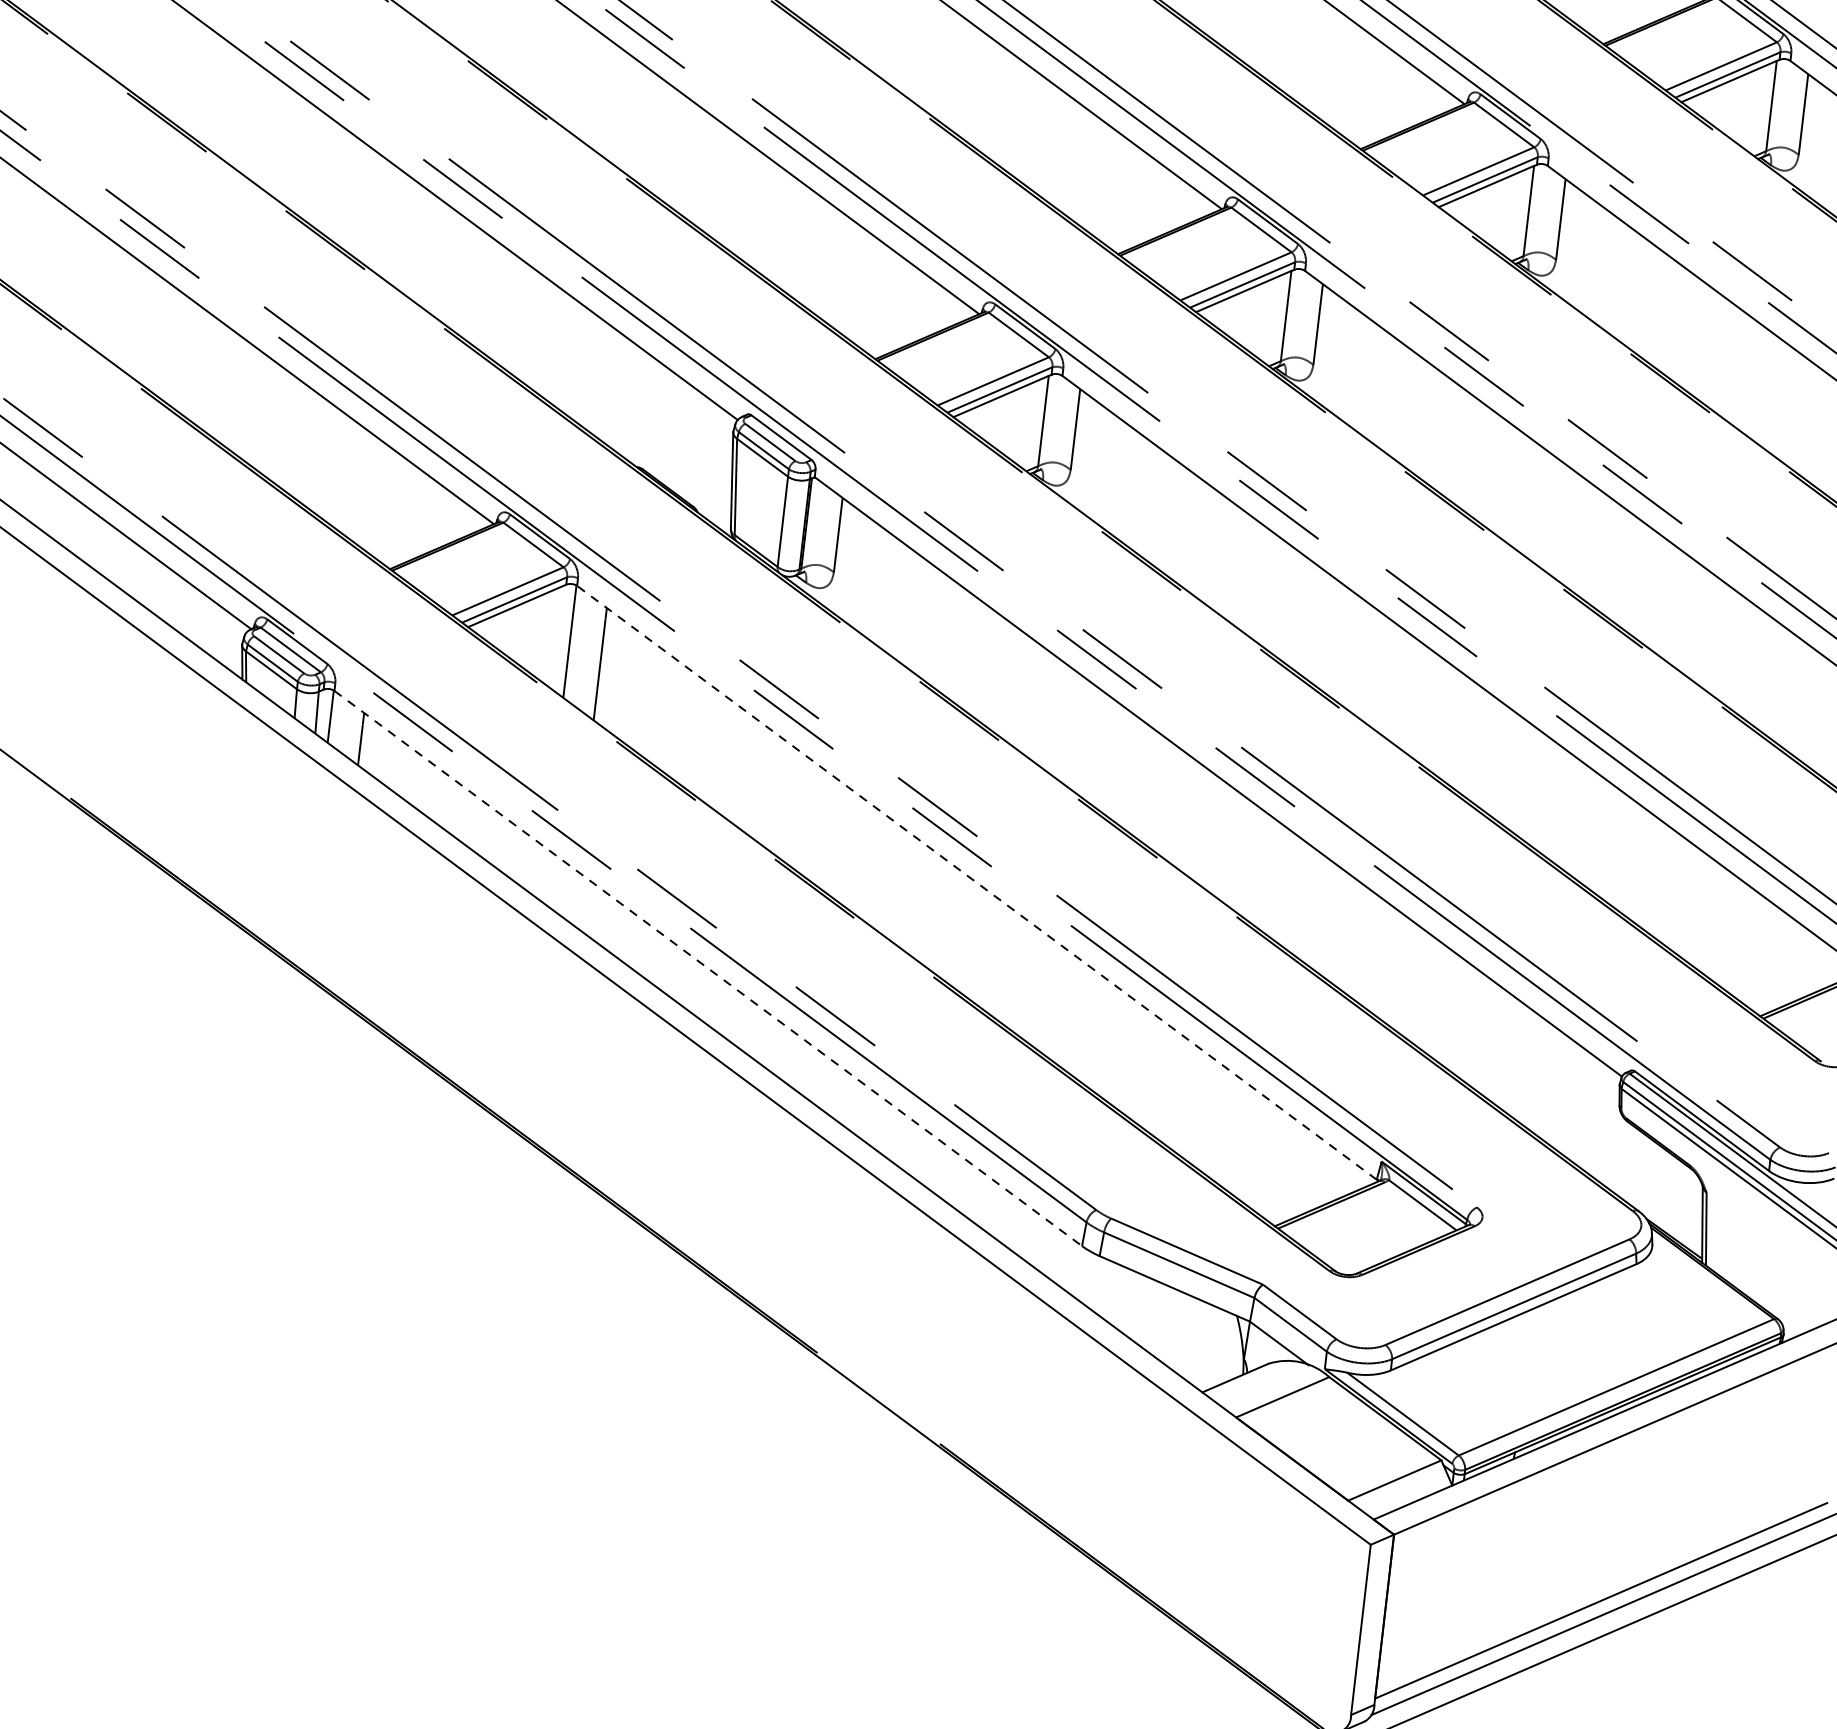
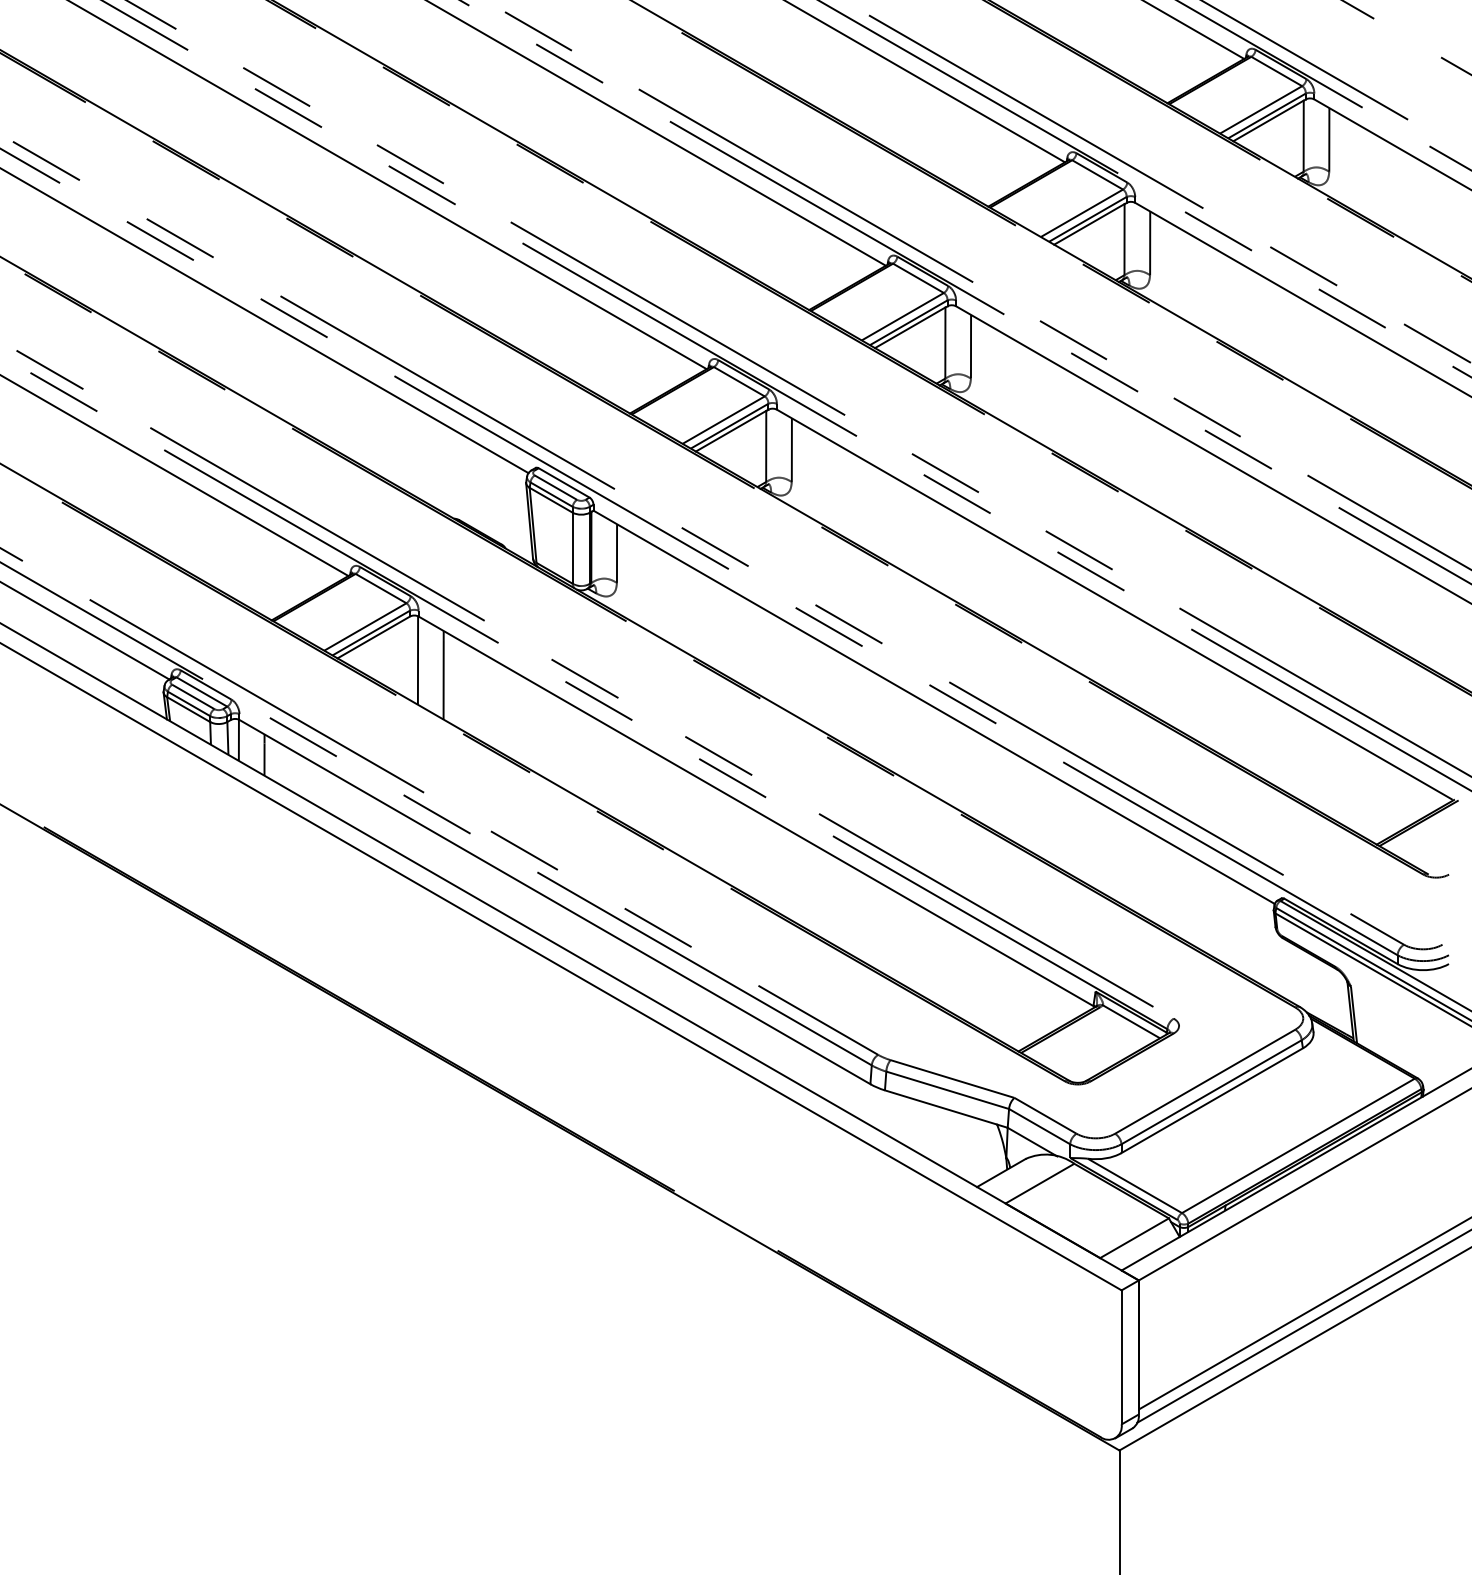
line: (977, 883) -> (756, 811), dashed -> solid
line: (708, 969) -> (555, 902), dashed -> solid

